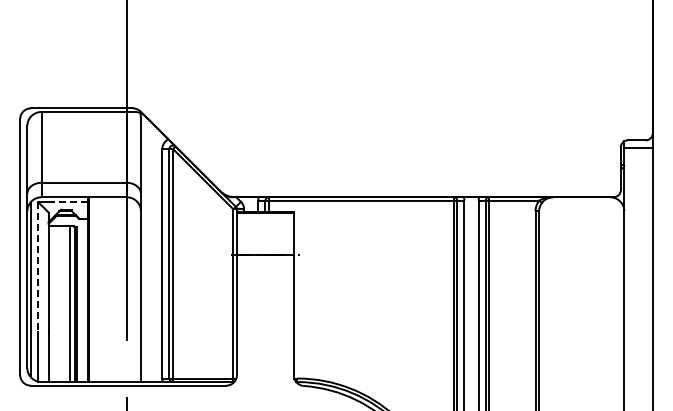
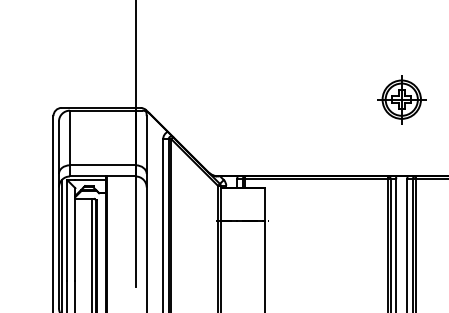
part: (471, 97) -> (401, 99), added
line: (68, 202) -> (90, 180), dashed -> solid
line: (38, 267) -> (67, 230), dashed -> solid

